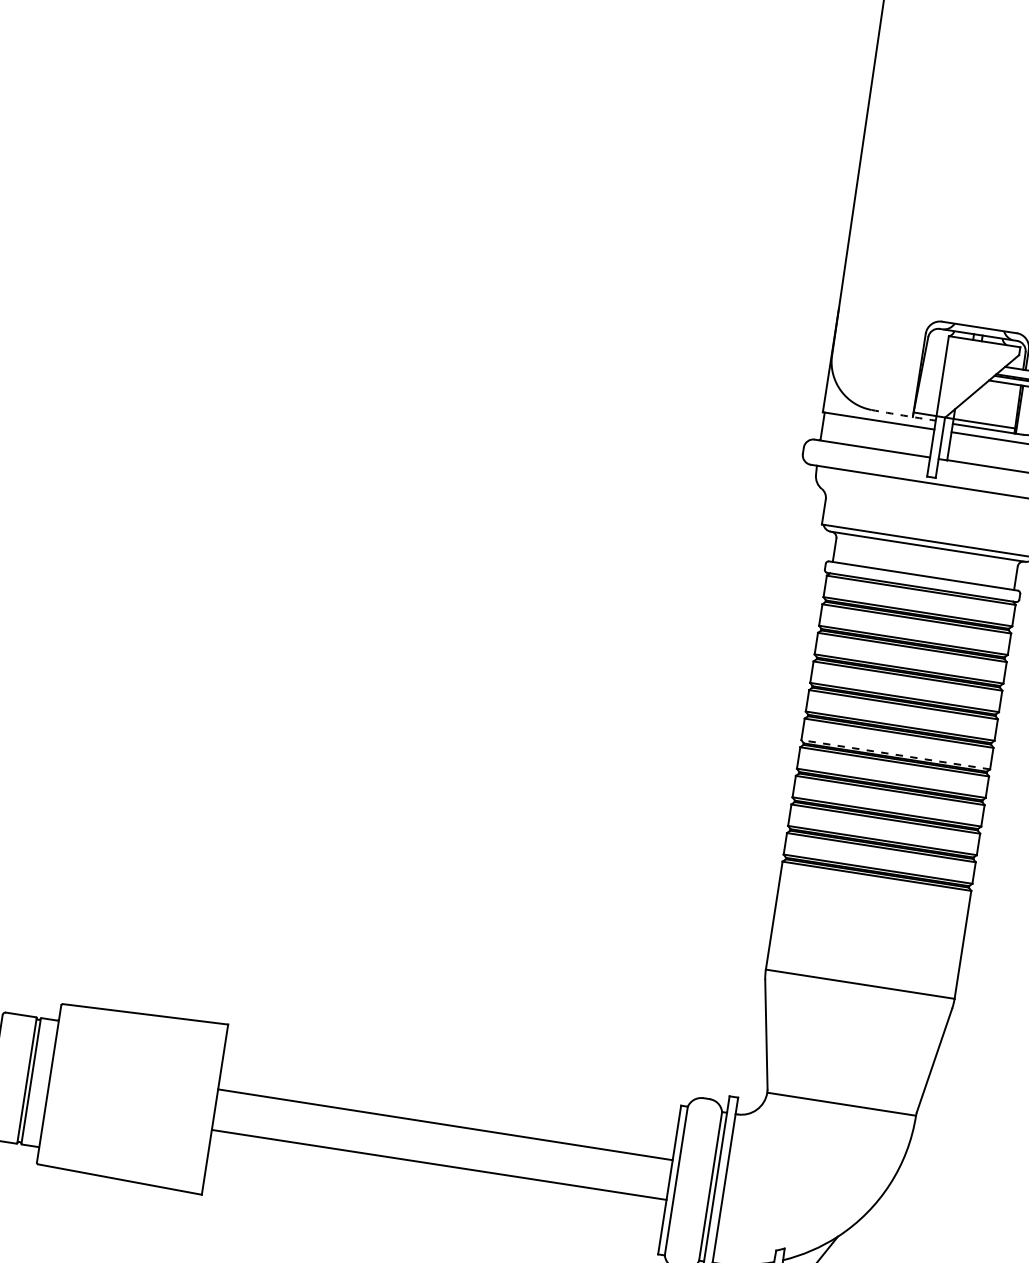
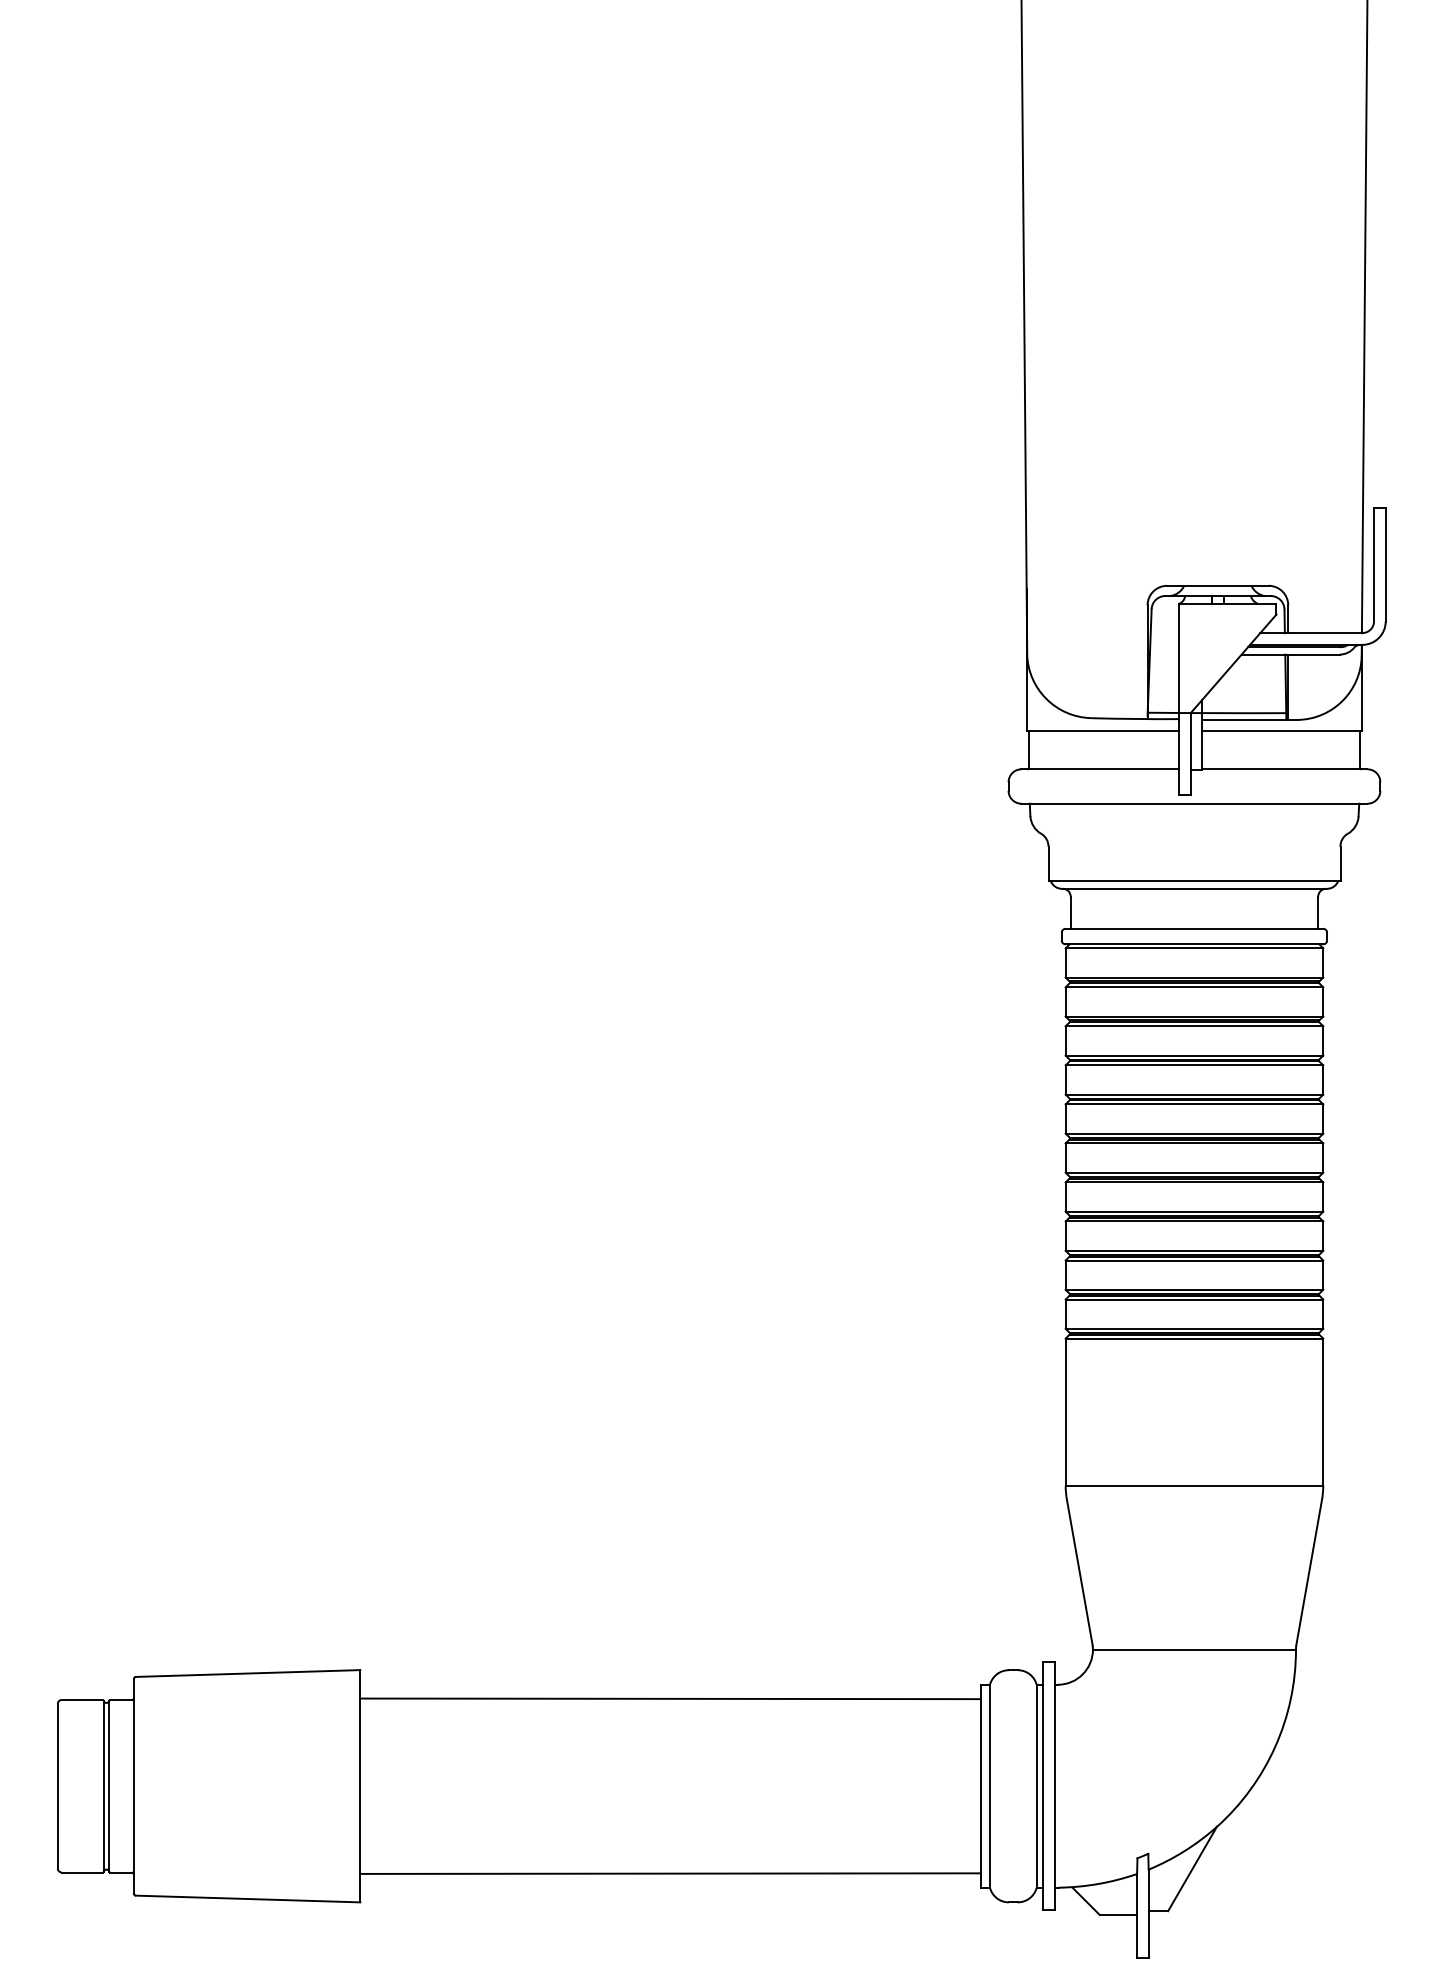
arc: (903, 416) -> (1135, 719), dashed -> solid
line: (895, 754) -> (1194, 1172), dashed -> solid
line: (445, 1124) -> (670, 1698), moved
line: (439, 1164) -> (670, 1873), moved

